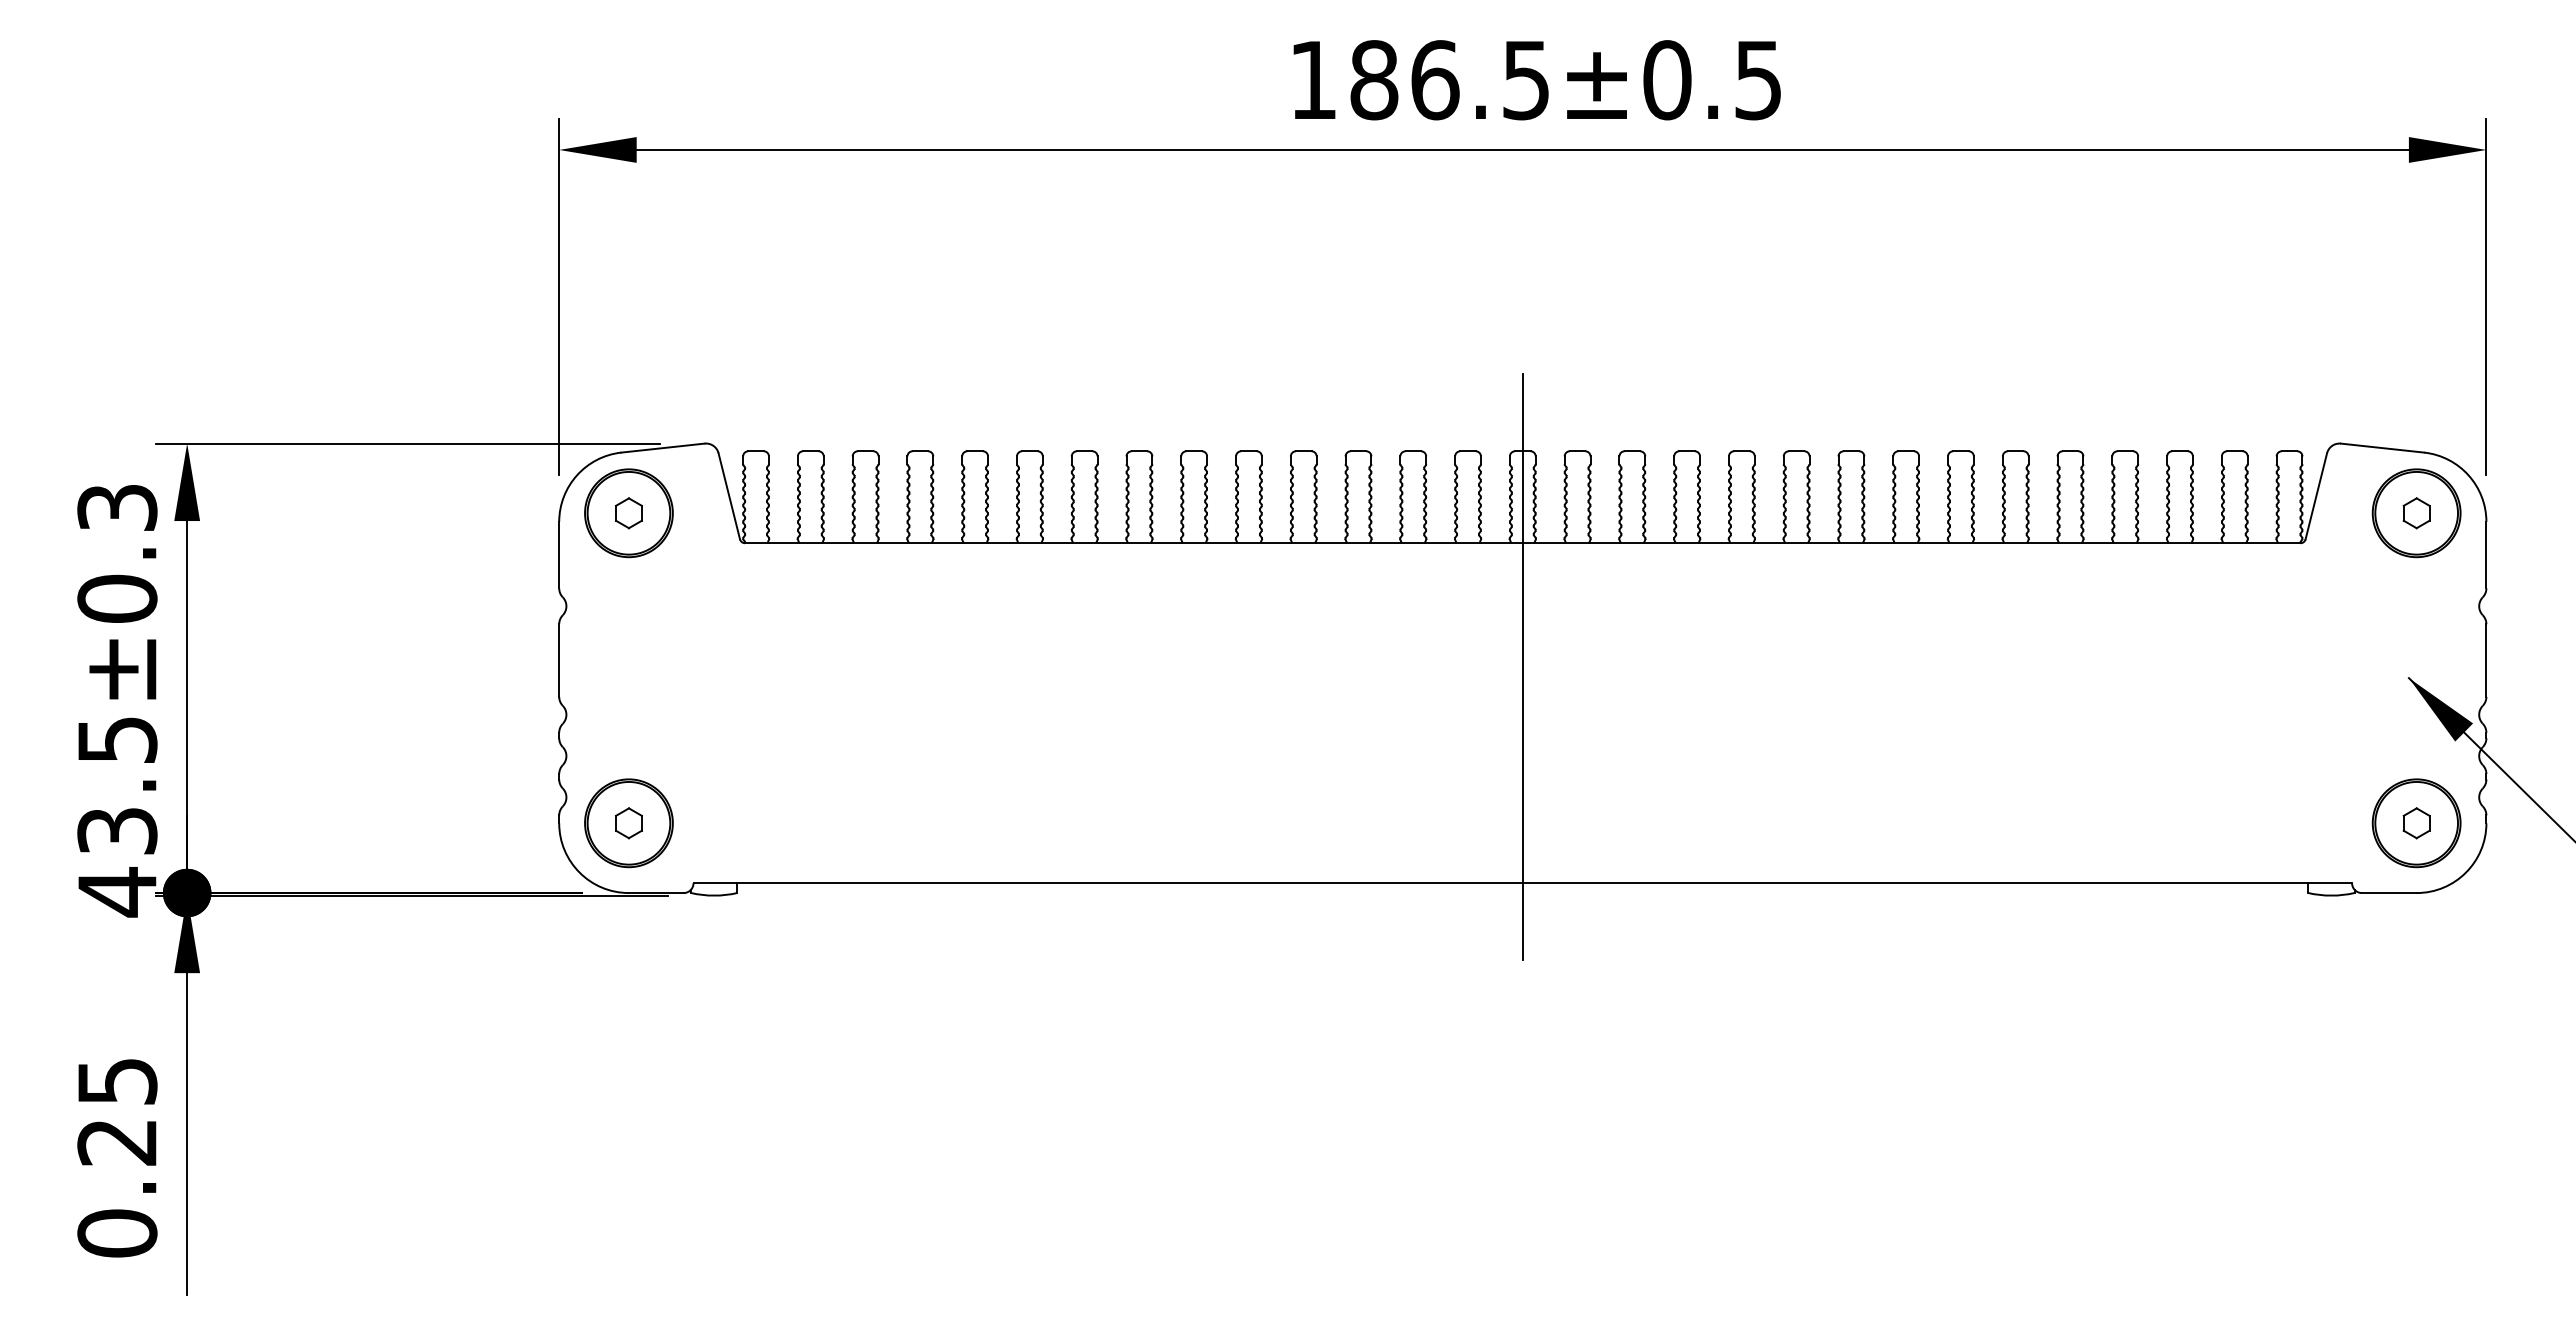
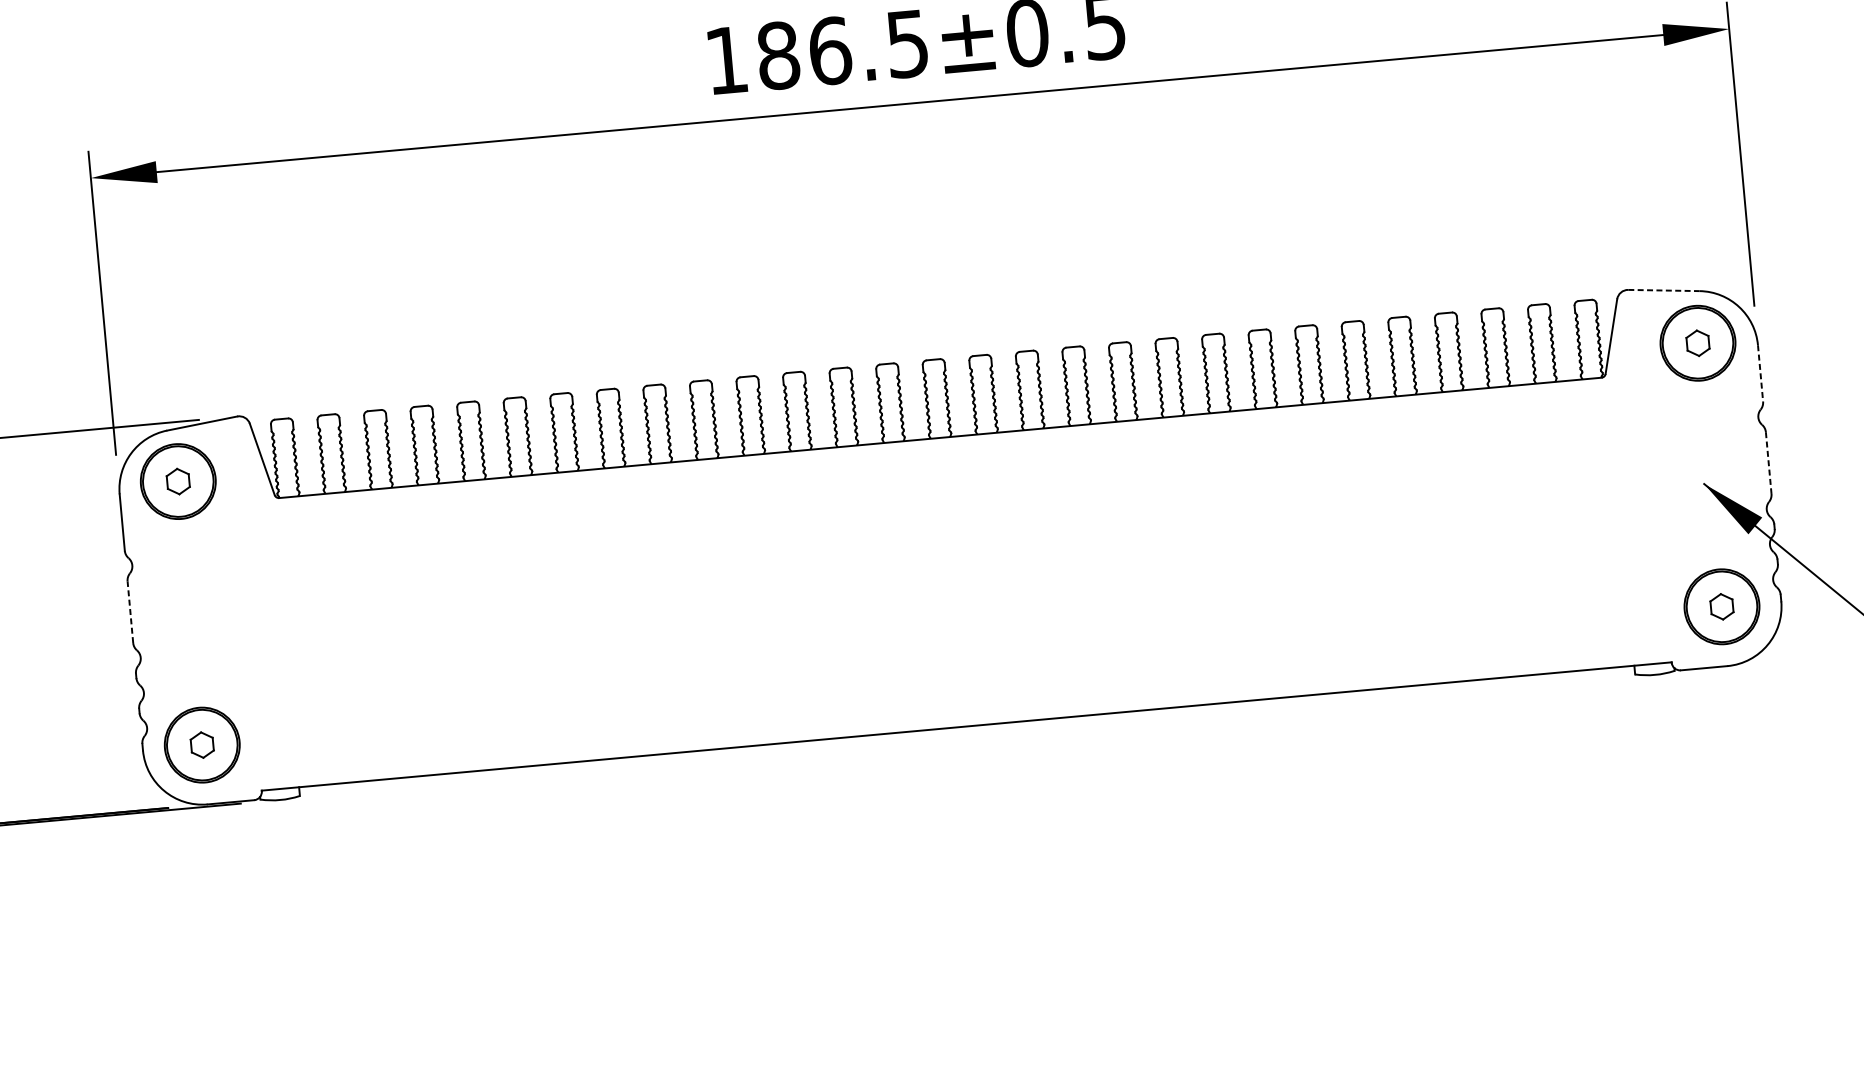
line: (2382, 448) -> (1663, 290), solid -> dashed
line: (2486, 555) -> (1760, 373), solid -> dashed
line: (559, 660) -> (130, 612), solid -> dashed
line: (2486, 661) -> (1768, 463), solid -> dashed
line: (1522, 666) -> (949, 542), removed

